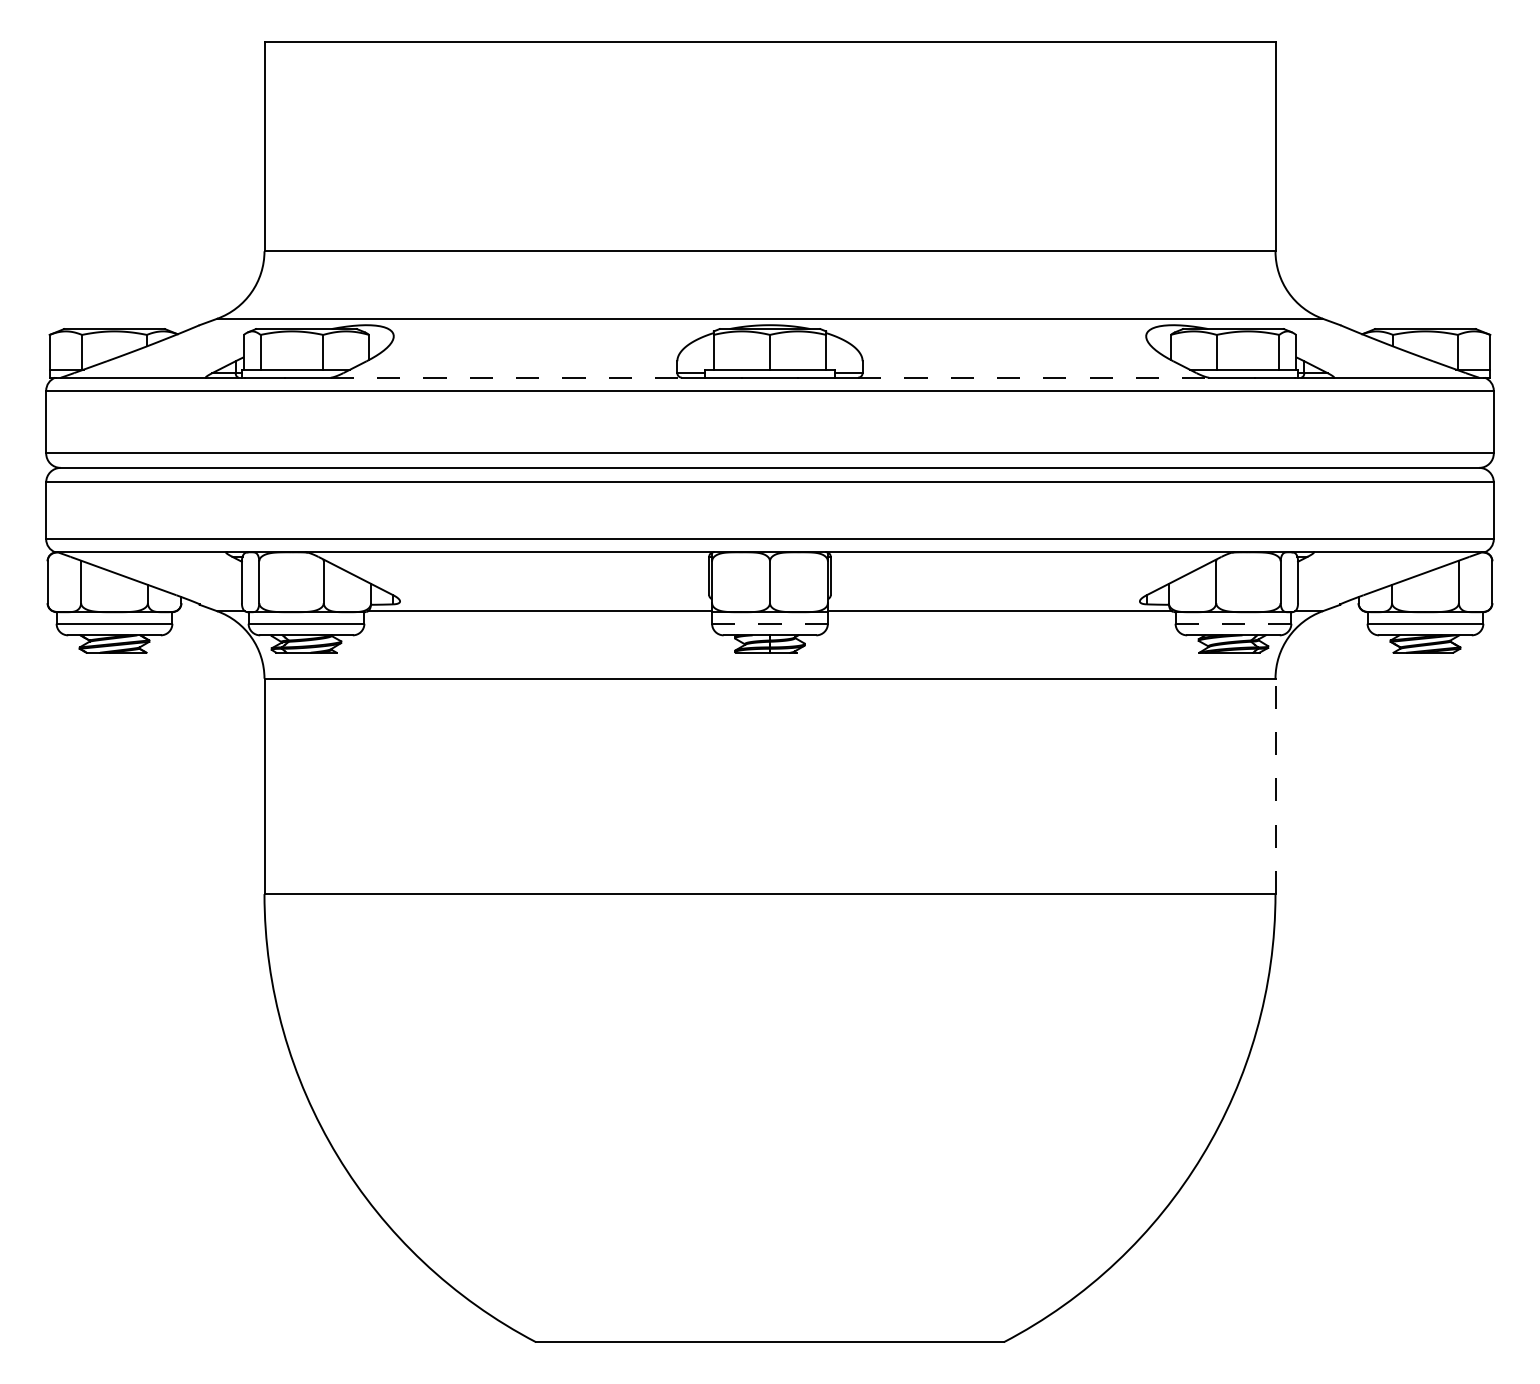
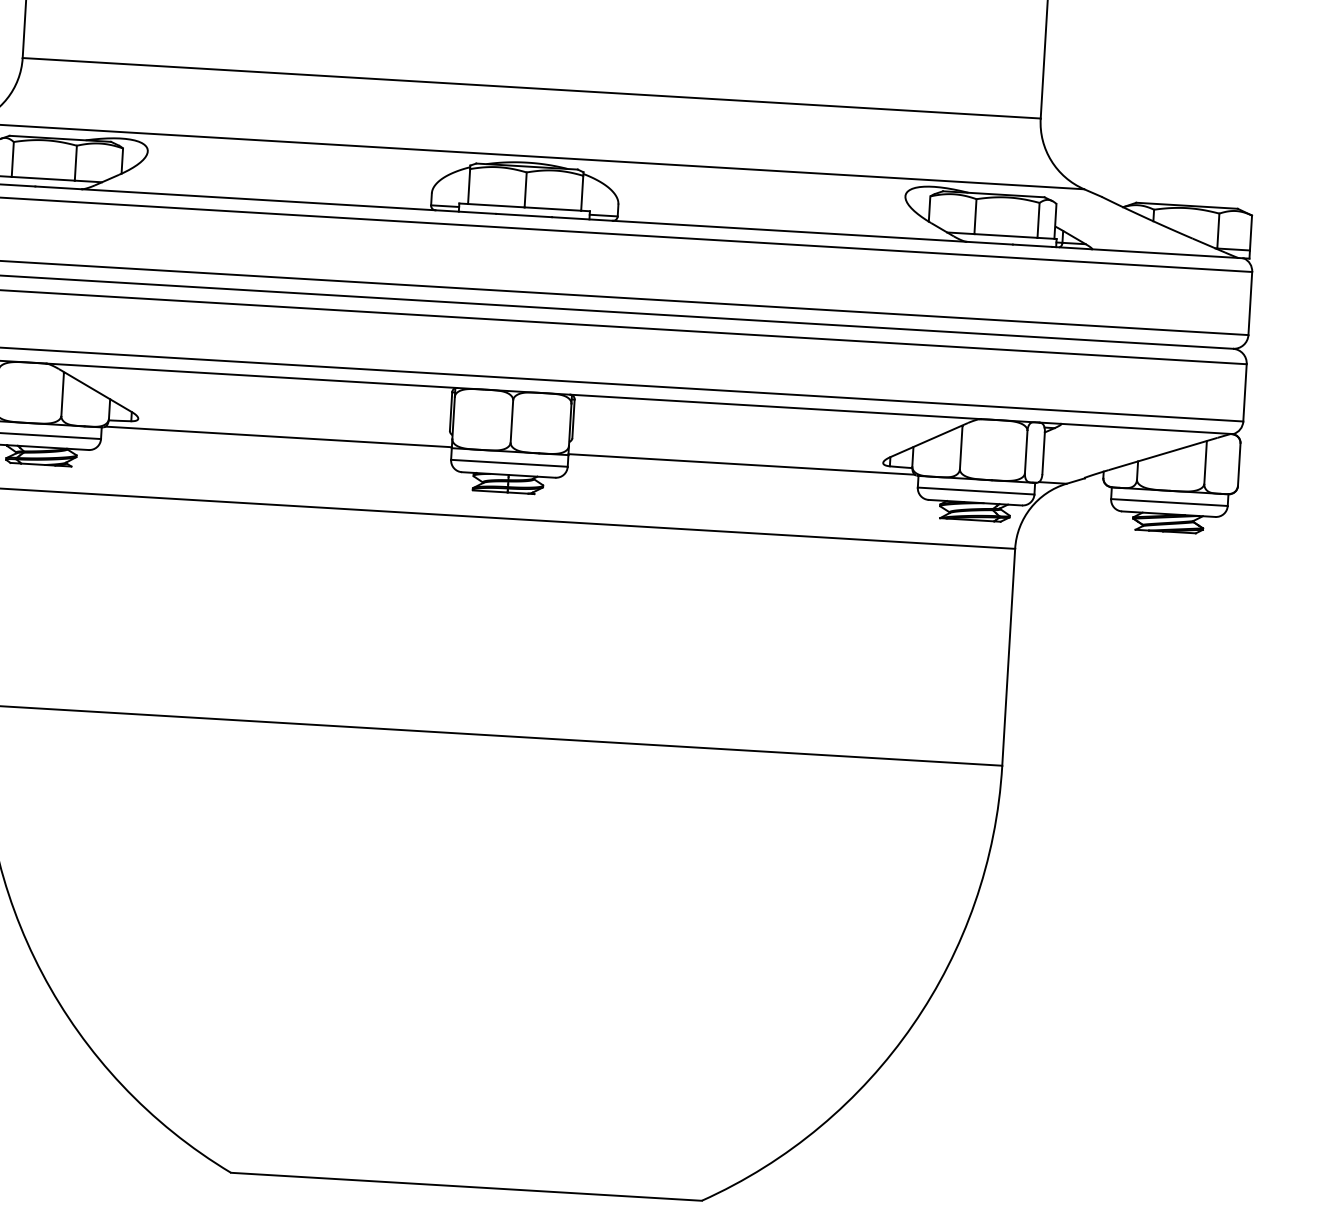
line: (506, 377) -> (258, 199), dashed -> solid
line: (1033, 377) -> (789, 231), dashed -> solid
line: (770, 623) -> (509, 463), dashed -> solid
line: (1233, 623) -> (976, 490), dashed -> solid
line: (1275, 786) -> (1008, 657), dashed -> solid

